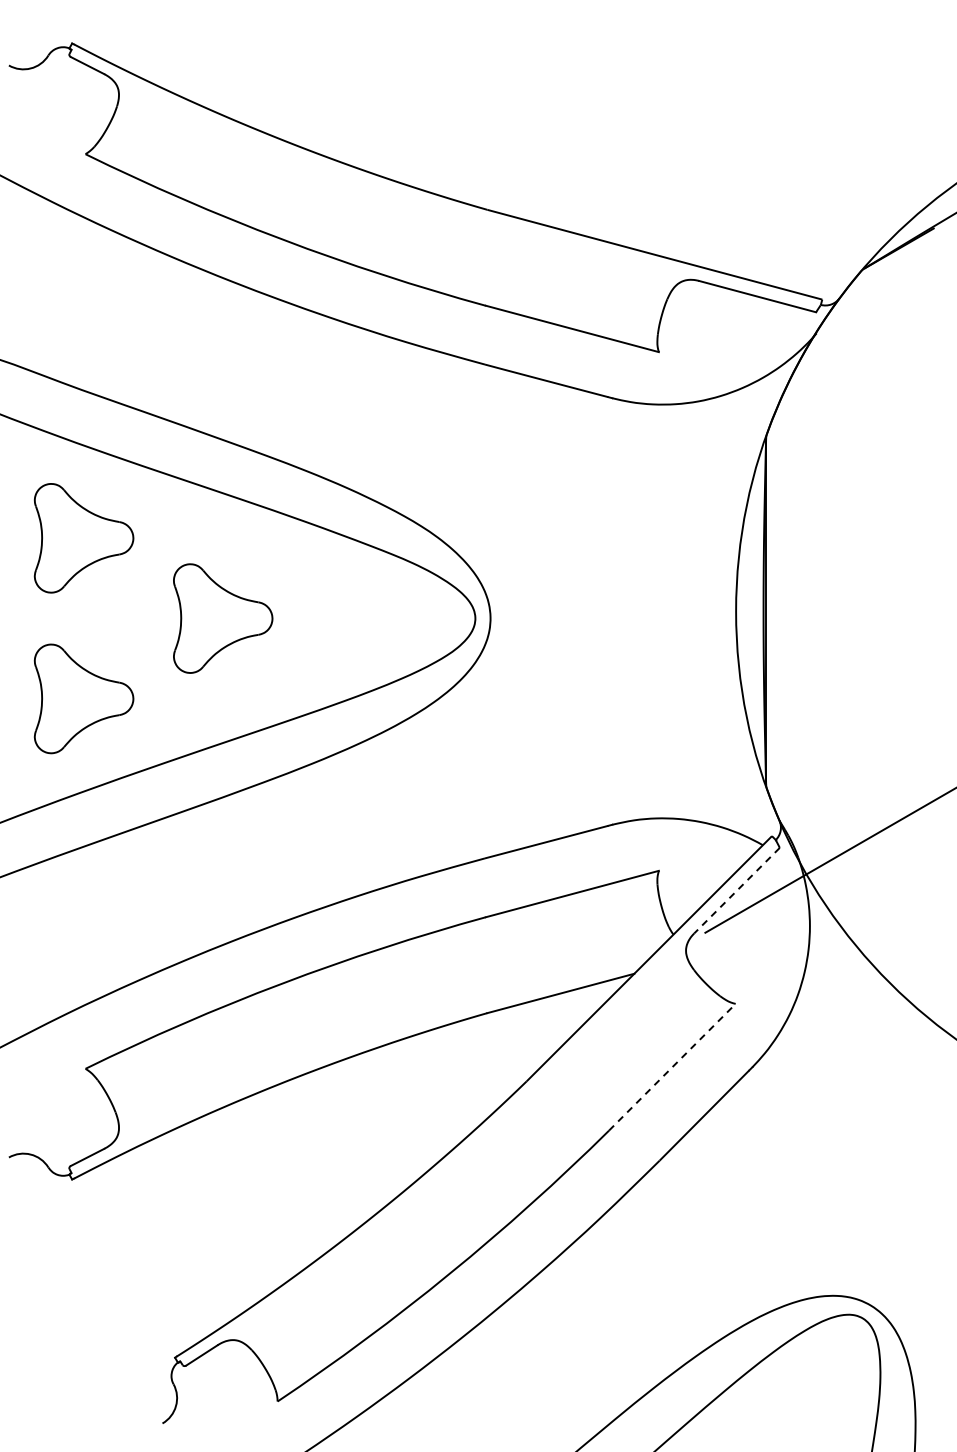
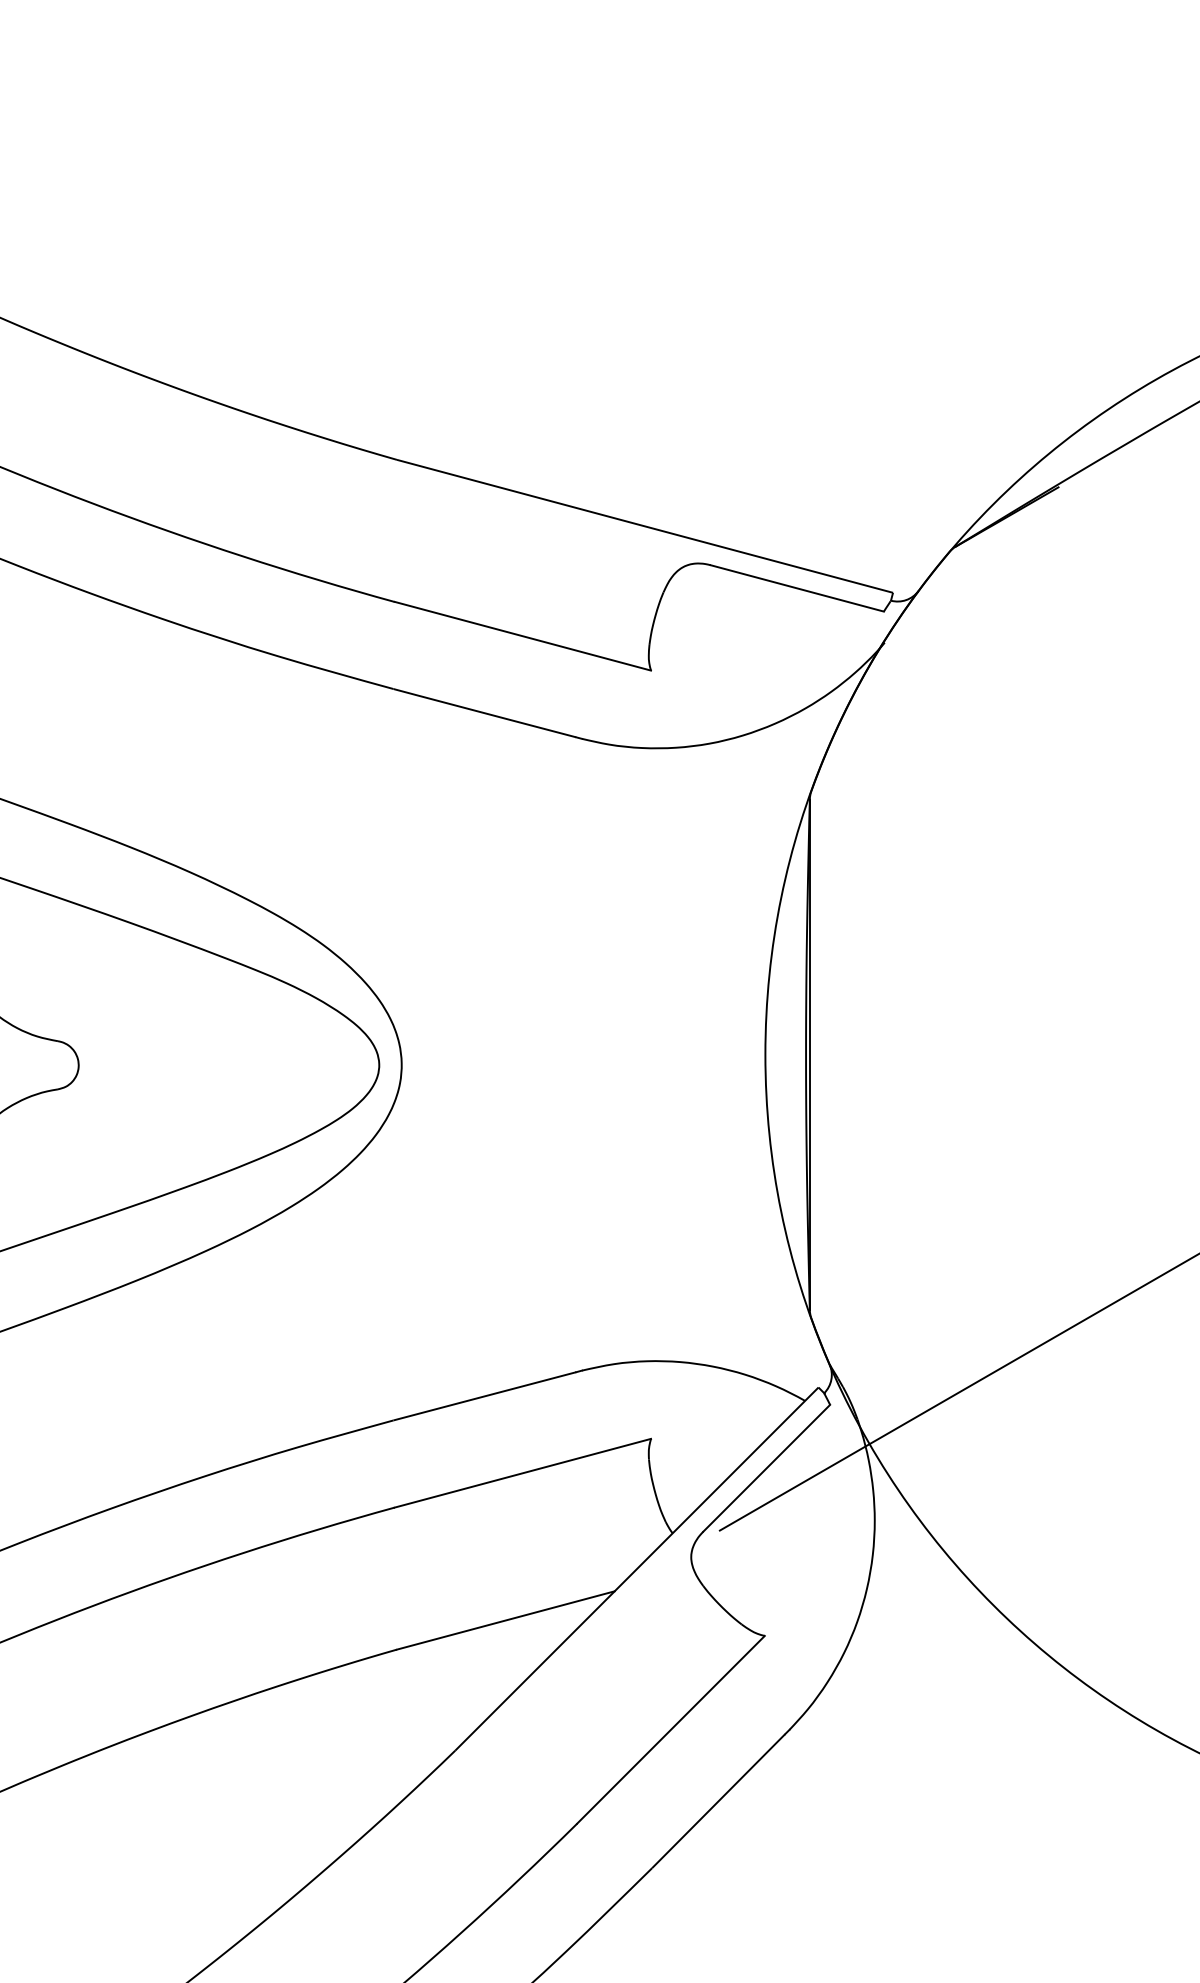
line: (737, 890) -> (767, 1467), dashed -> solid
line: (672, 1067) -> (671, 1730), dashed -> solid

